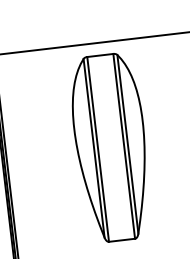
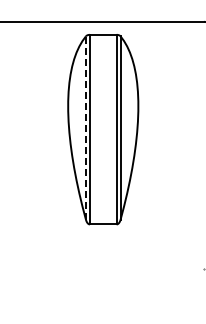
line: (93, 148) -> (85, 128), solid -> dashed

